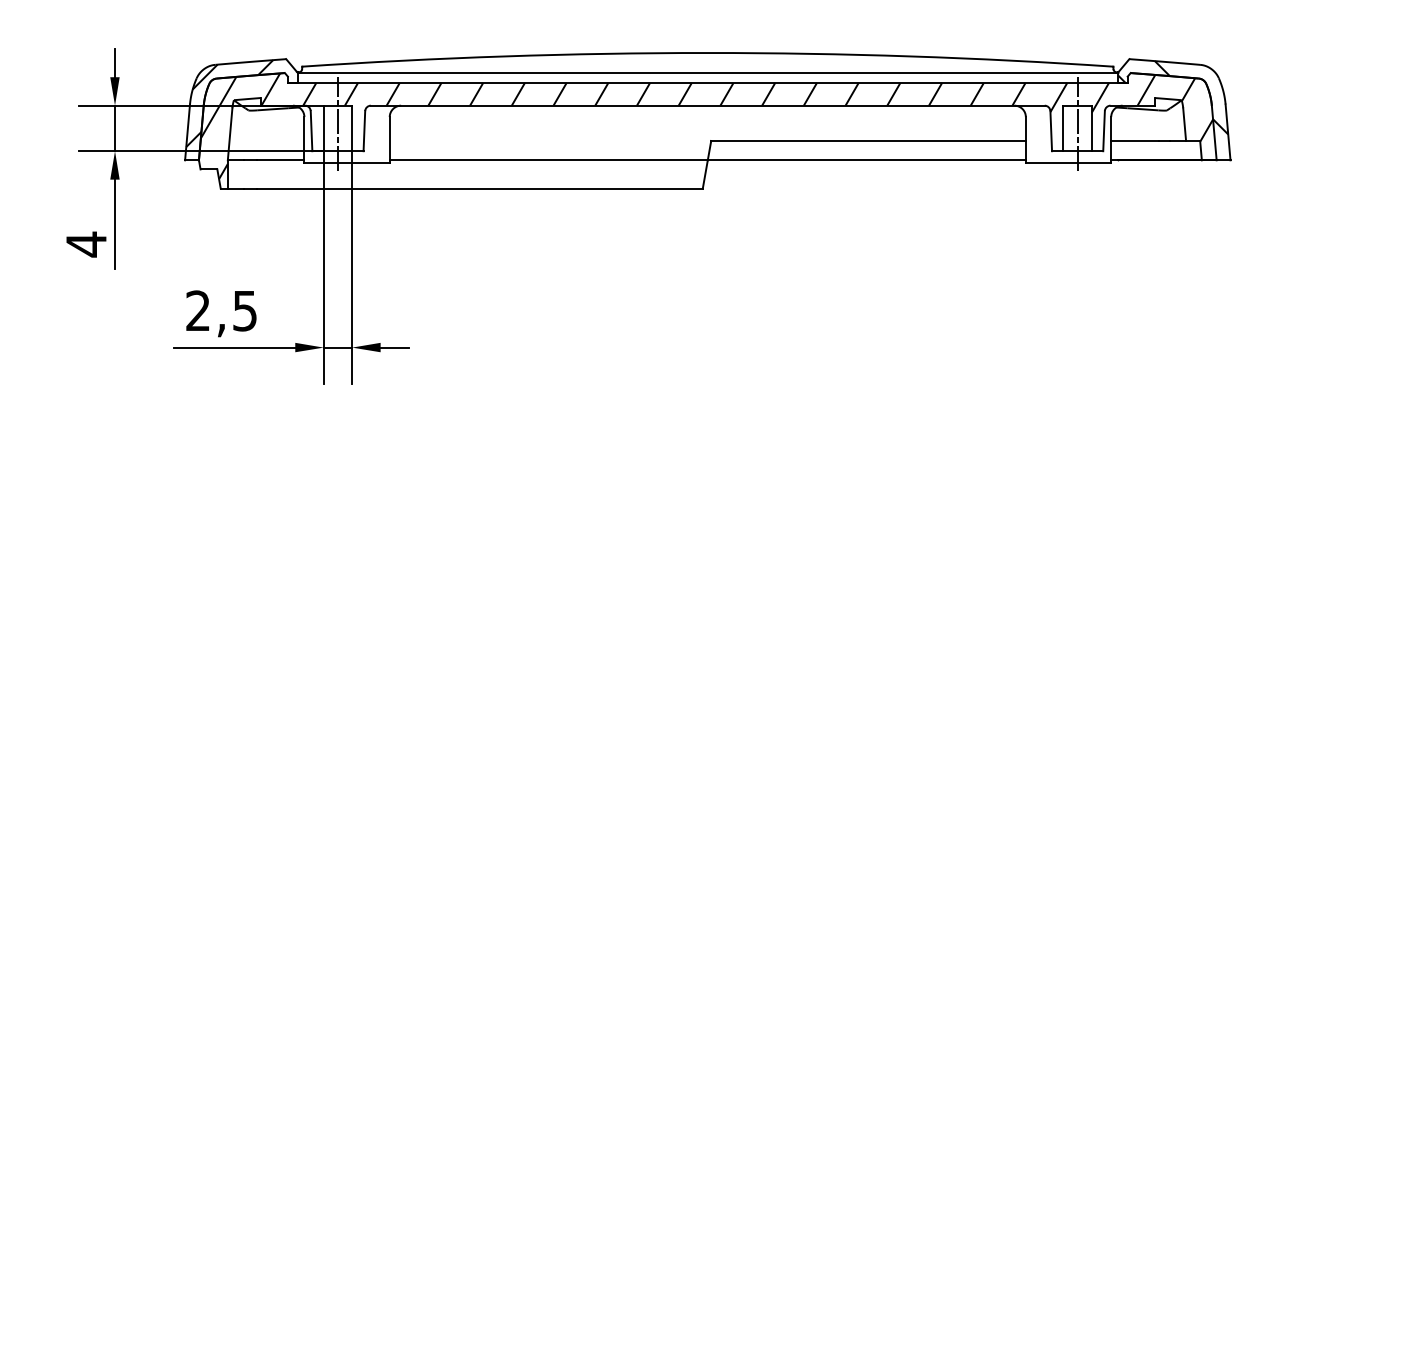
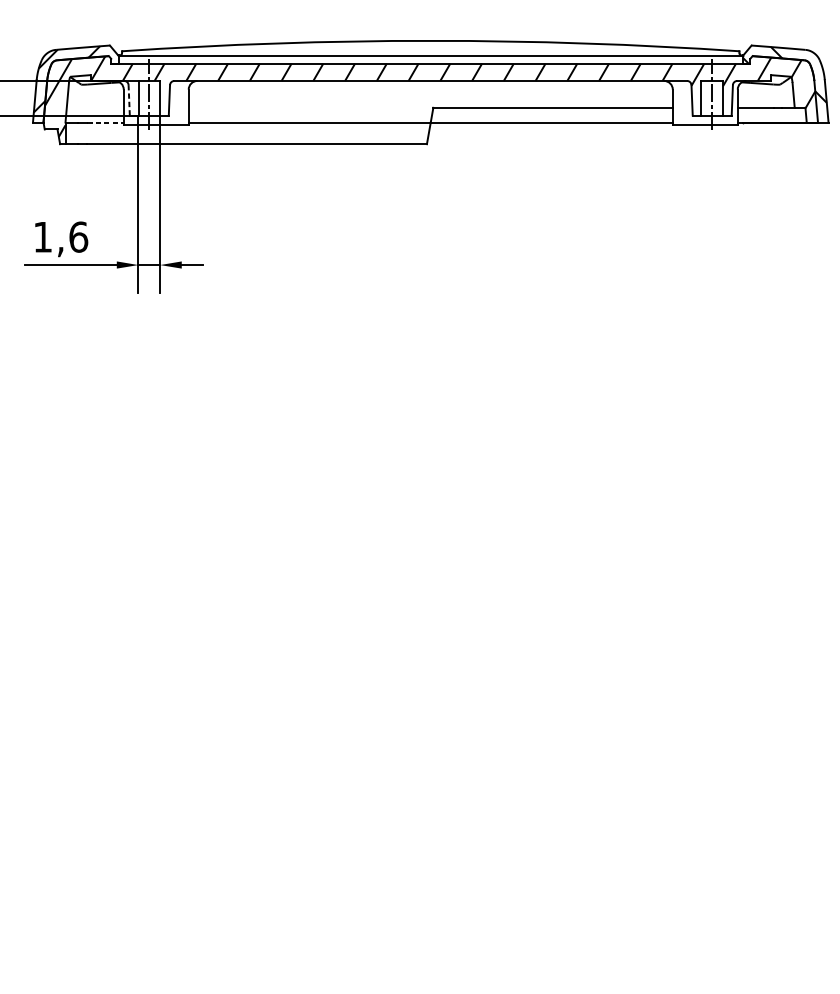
line: (311, 131) -> (129, 100), solid -> dashed
line: (280, 160) -> (105, 122), solid -> dashed
text: (221, 310) -> (60, 236), 2,5 -> 1,6

